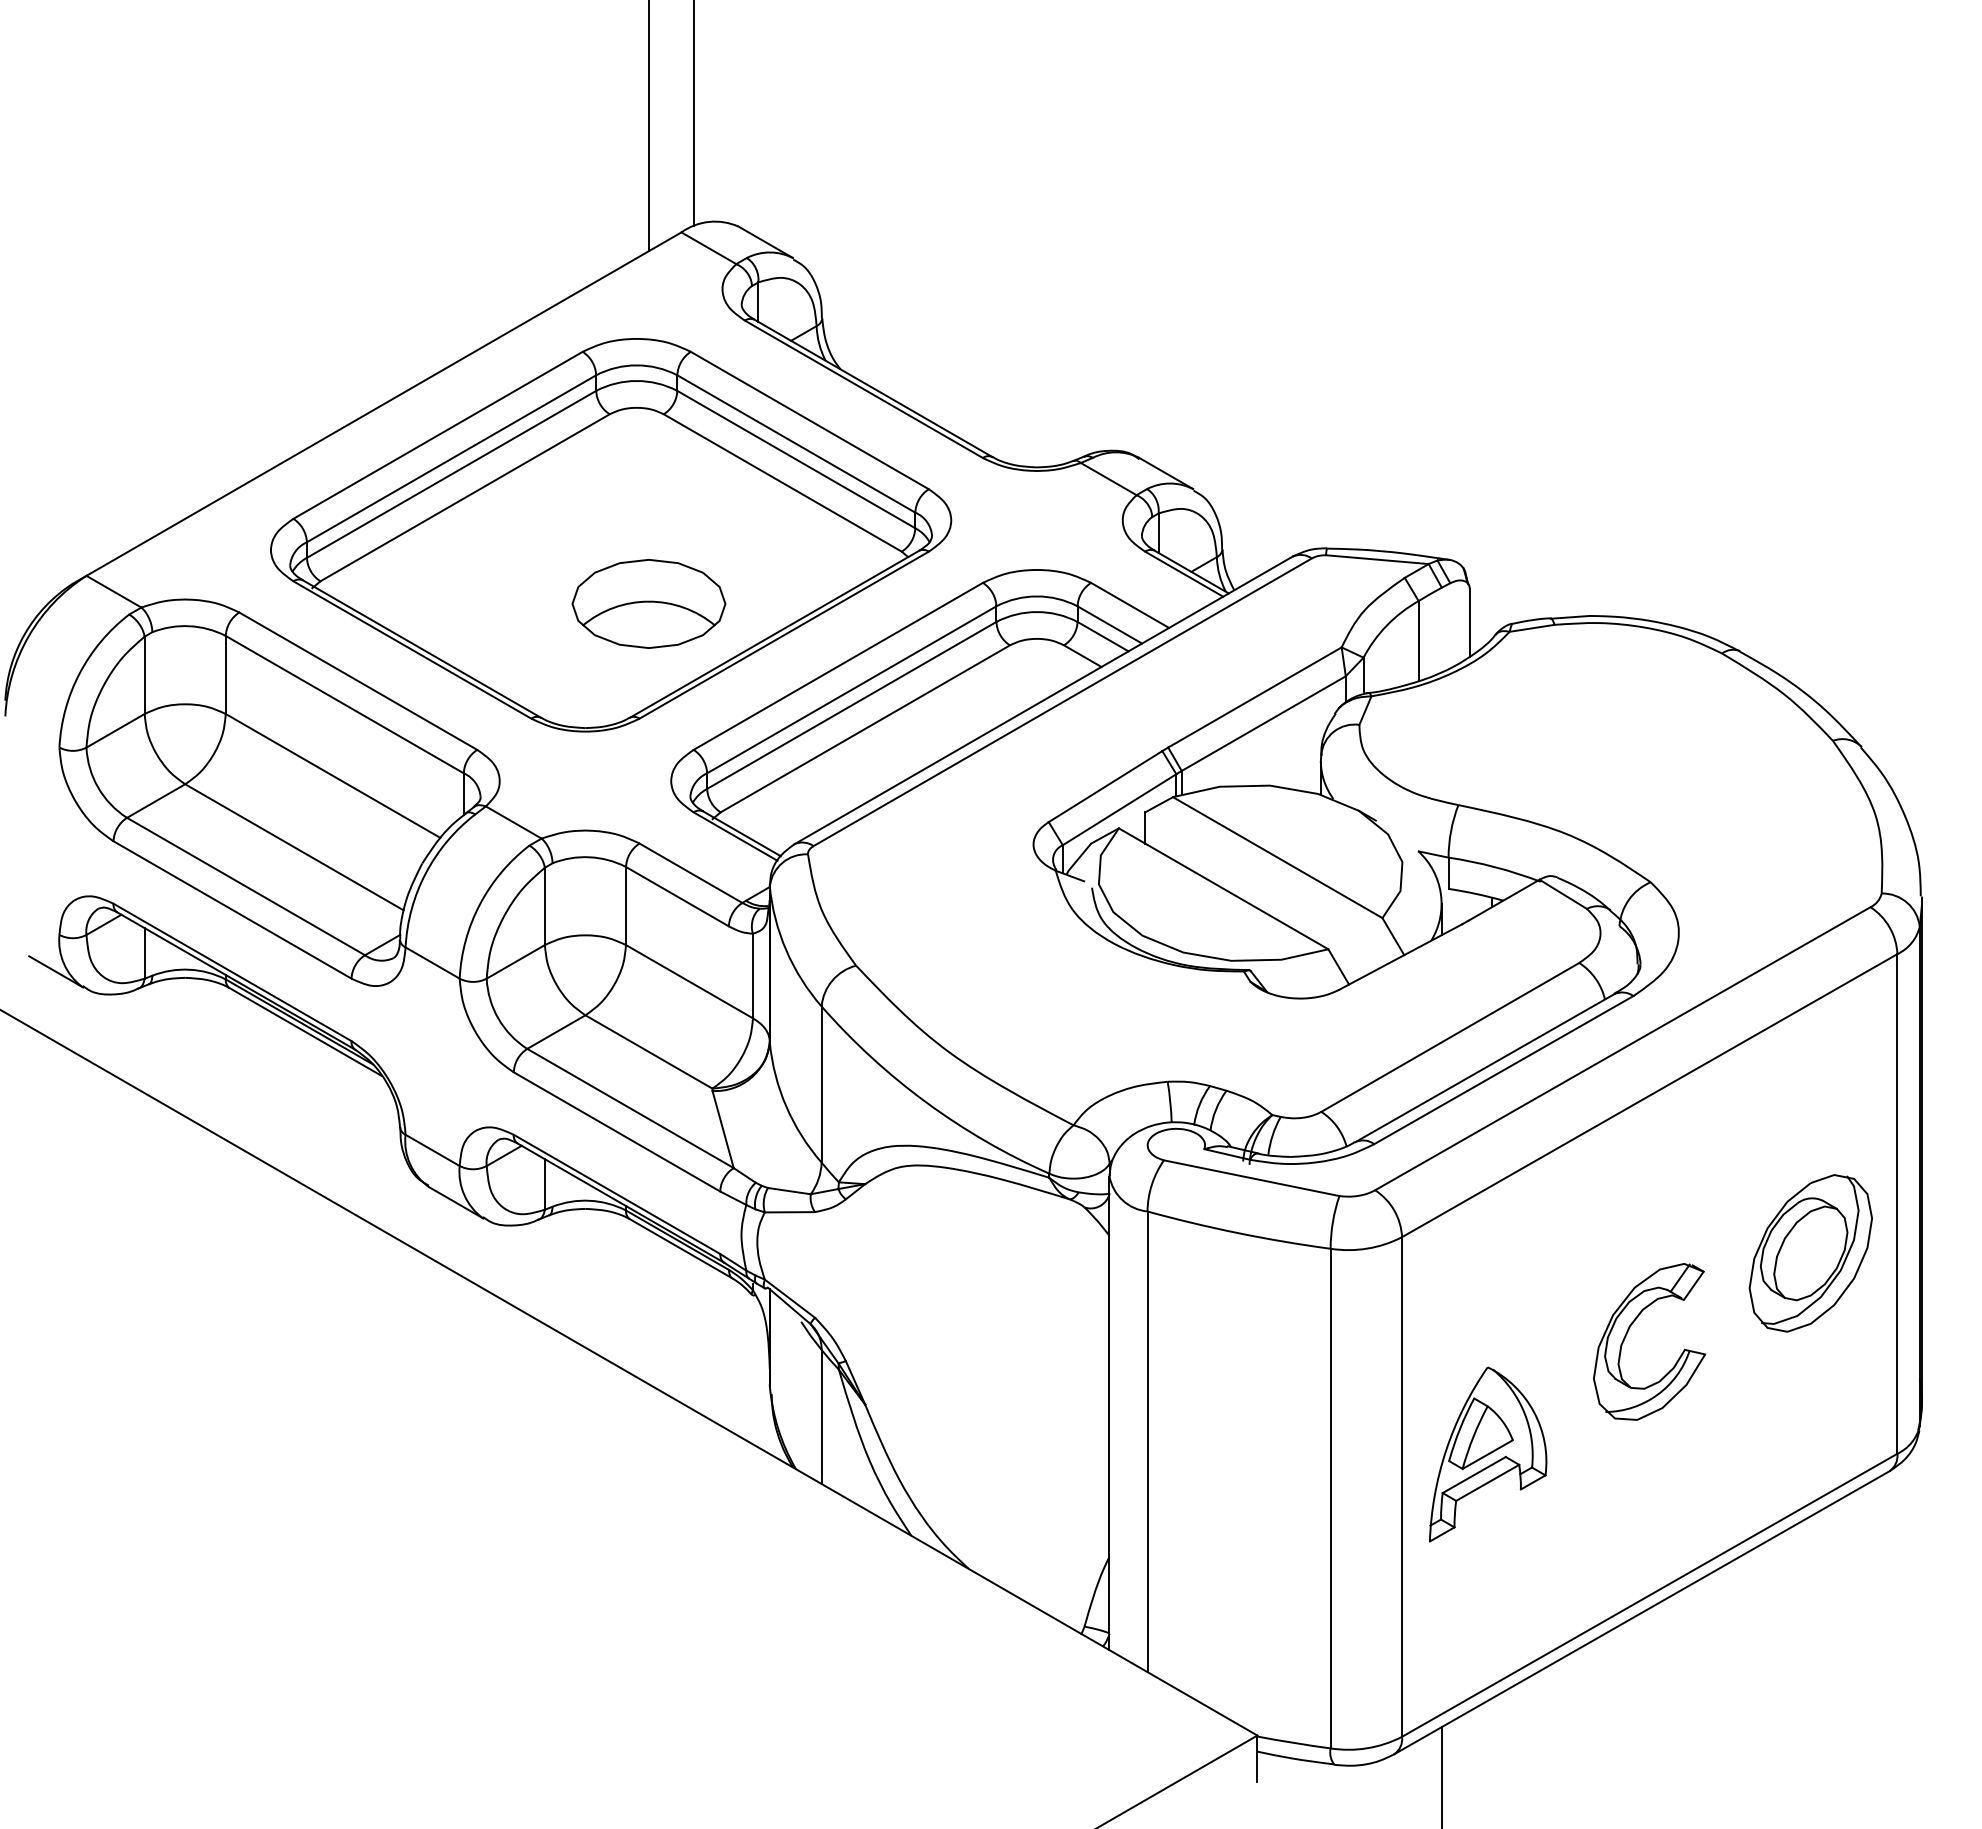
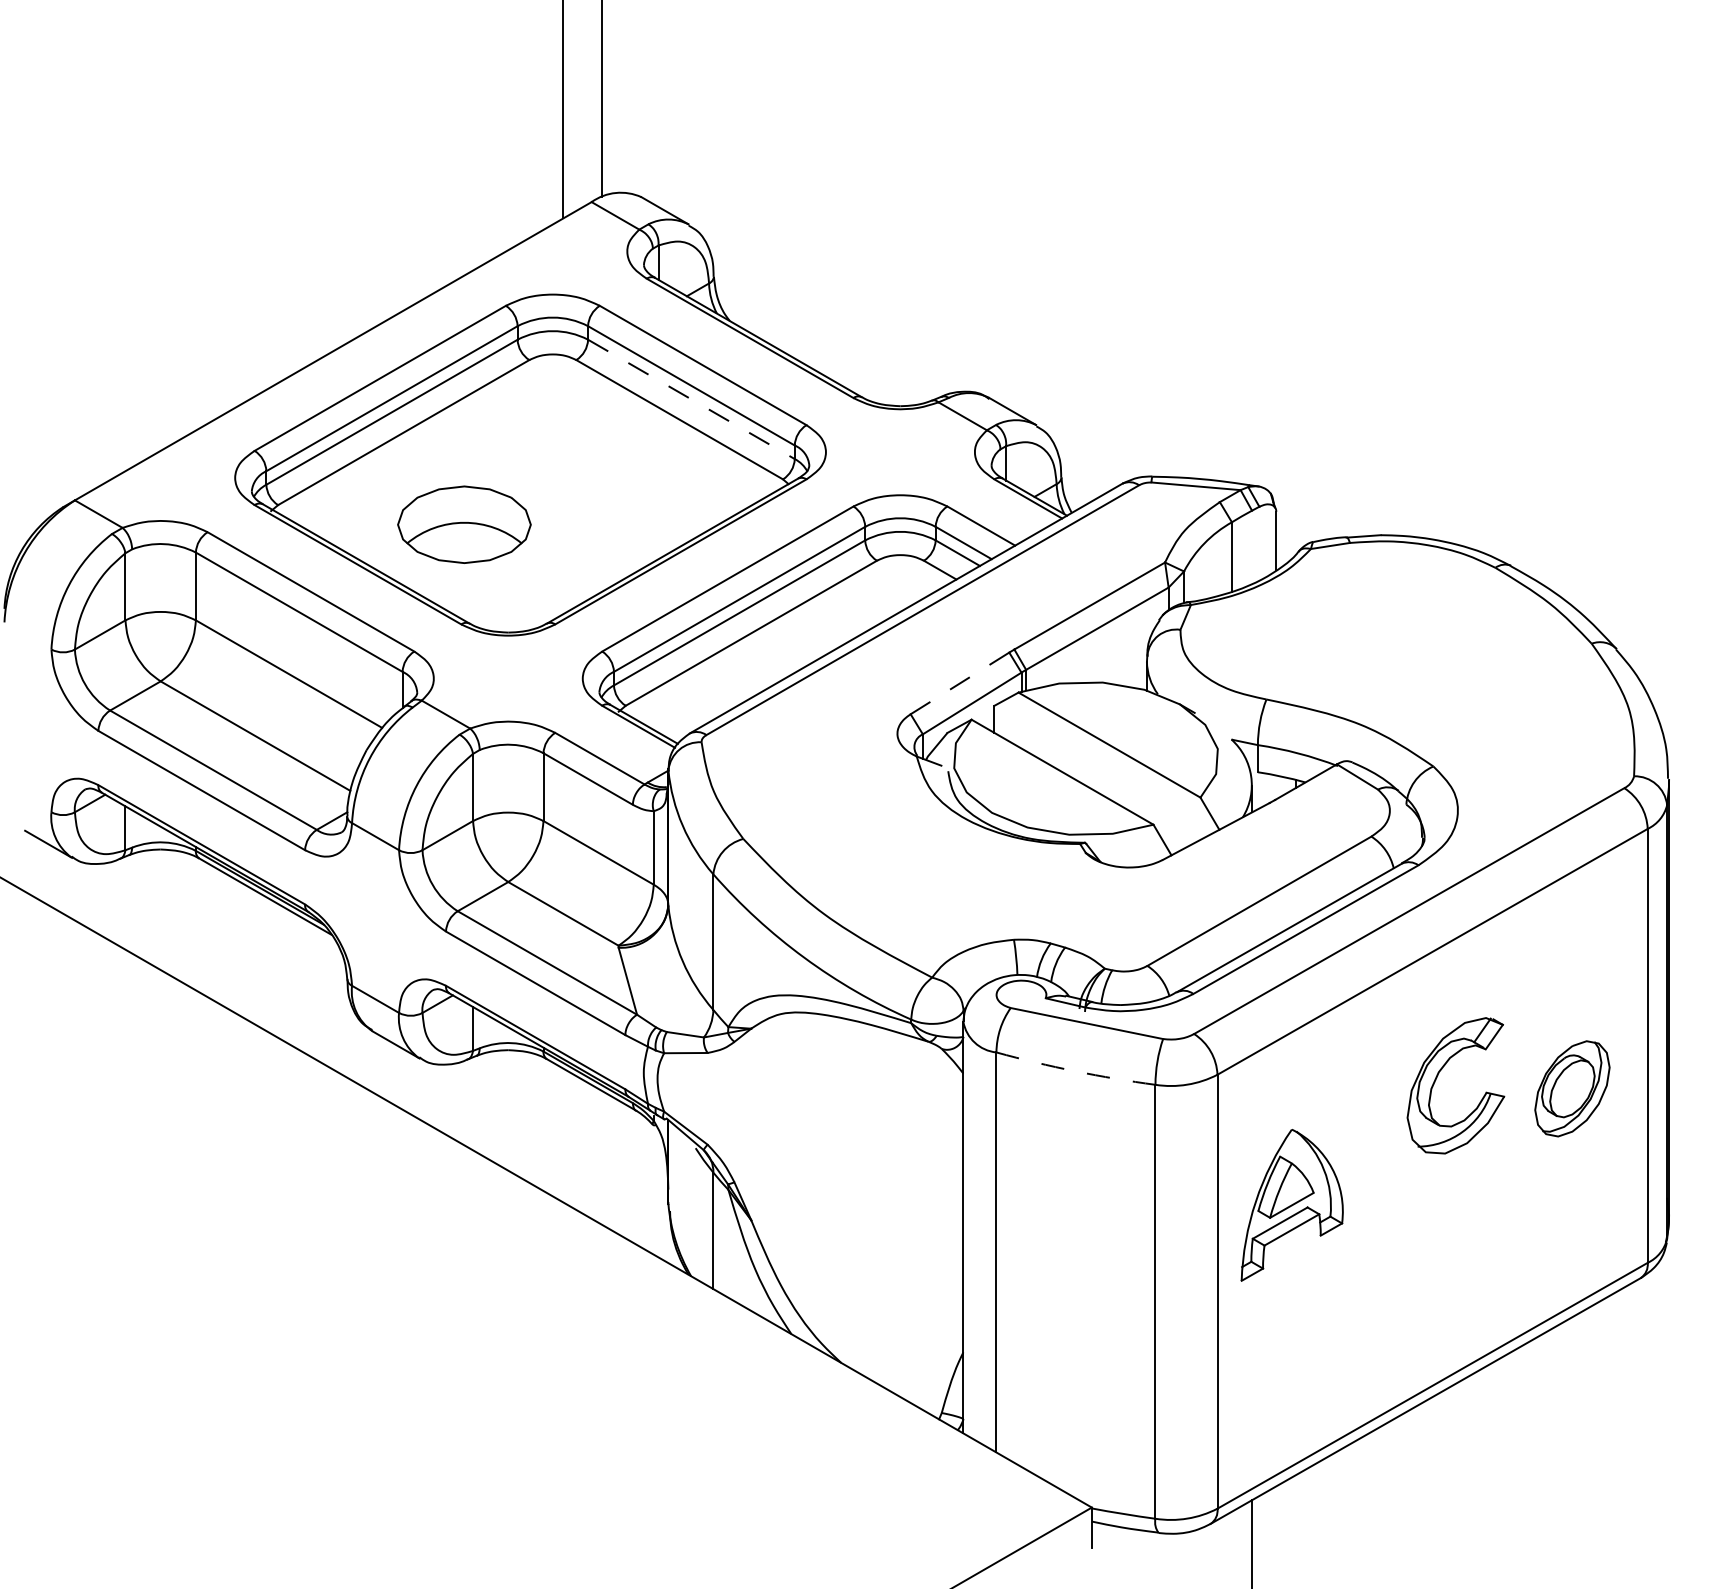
line: (796, 459) -> (691, 399), solid -> dashed
part: (648, 603) -> (464, 524), moved
line: (1105, 786) -> (959, 683), solid -> dashed
arc: (1238, 1233) -> (1075, 1071), solid -> dashed
part: (1810, 1253) -> (1572, 1088), size x0.7
part: (1628, 1332) -> (1437, 1077), moved
part: (1487, 1454) -> (1291, 1205), moved

